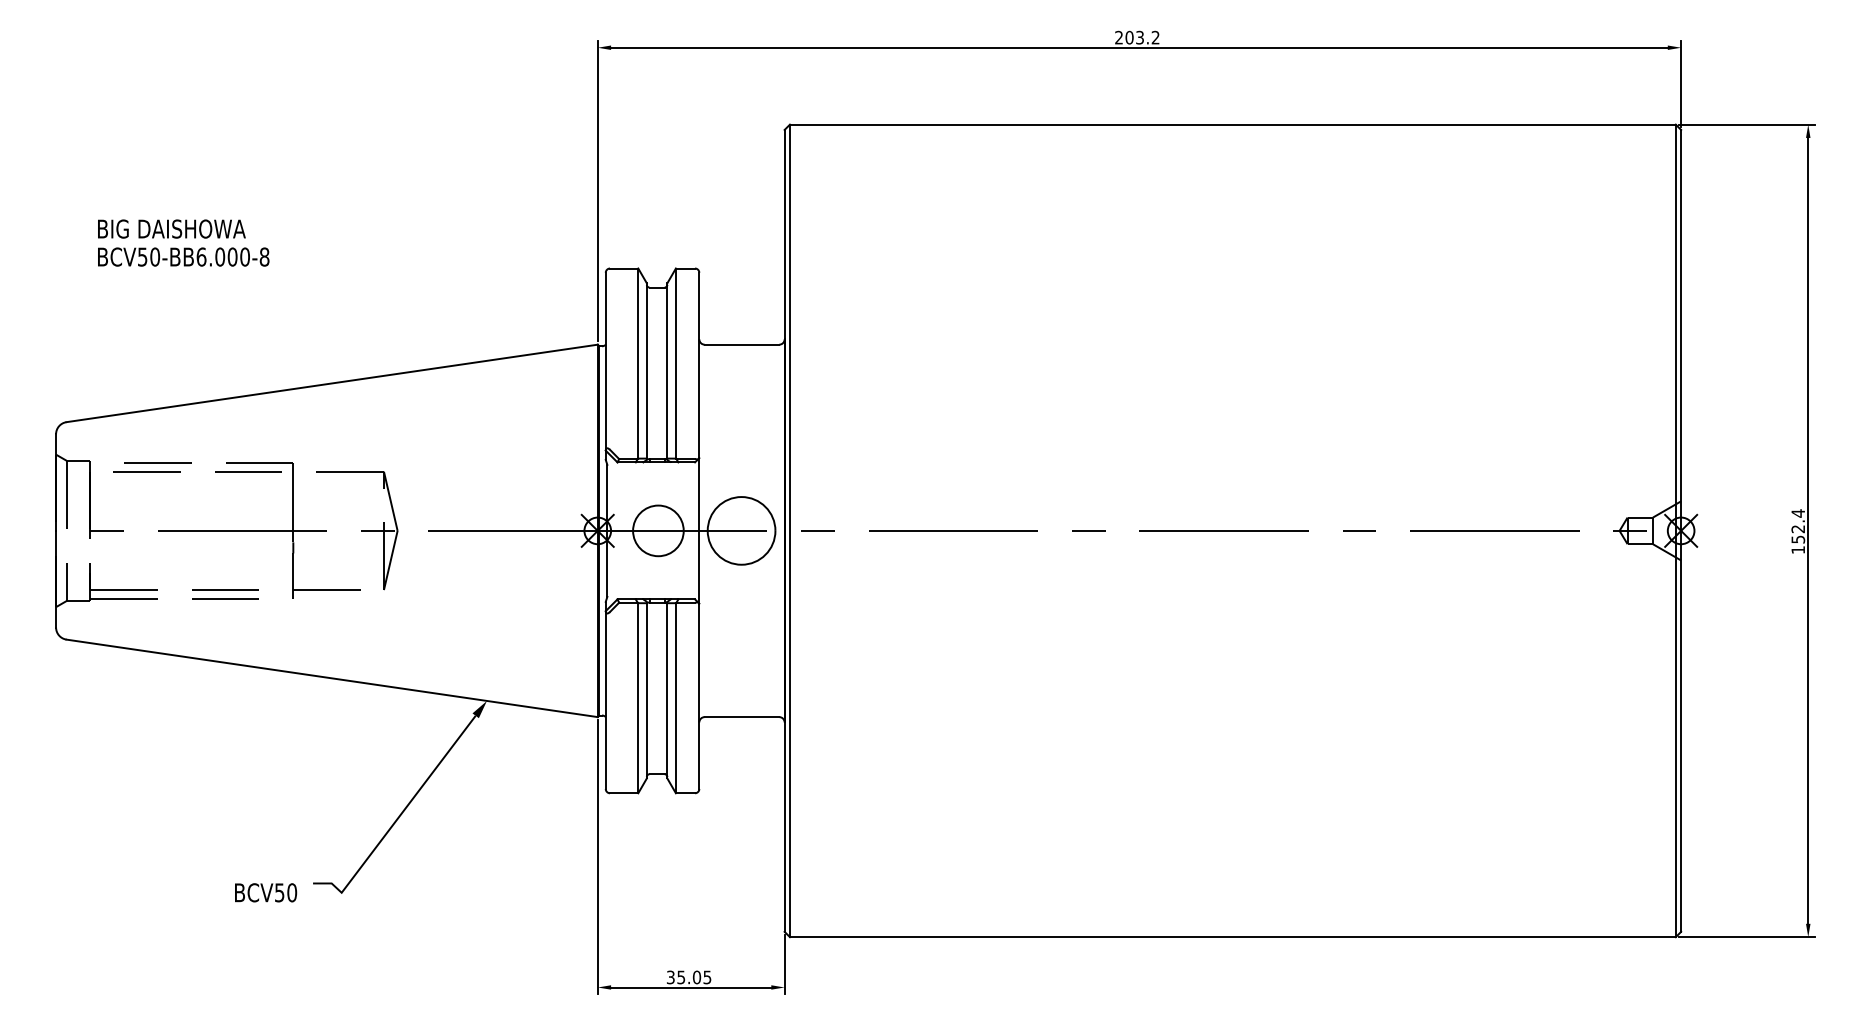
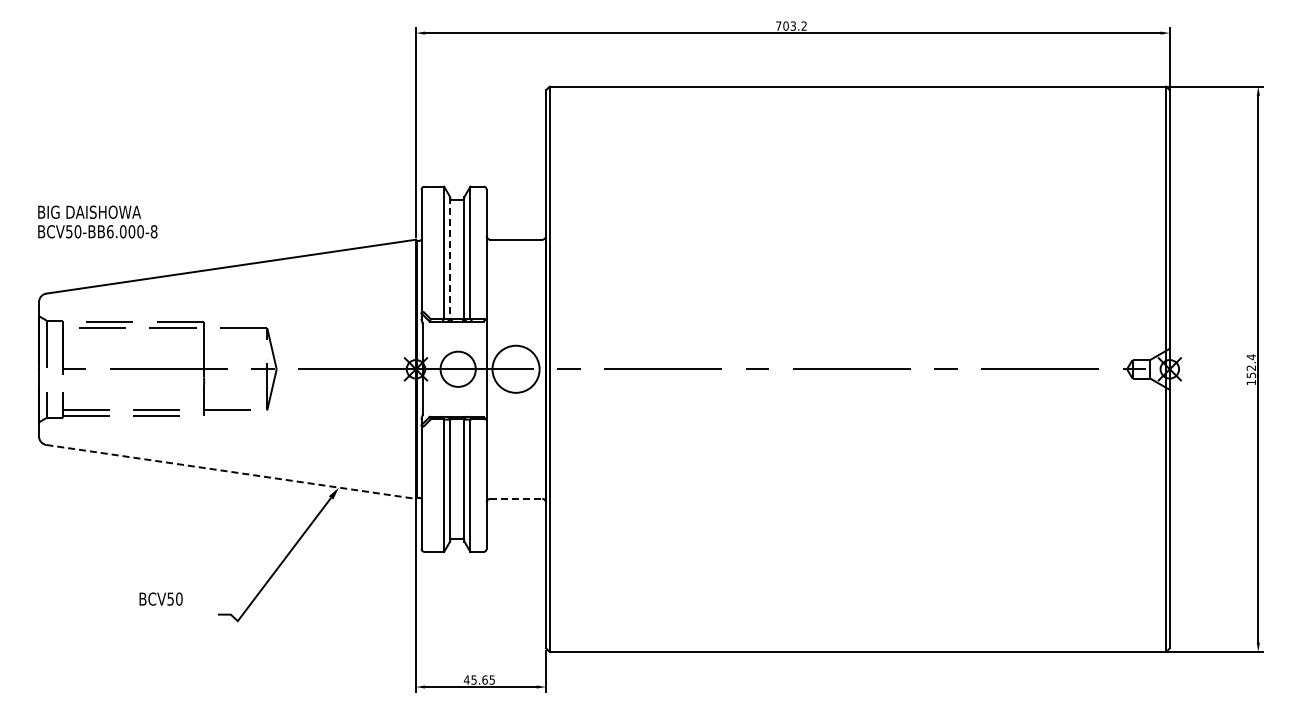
text: (1118, 36) -> (778, 25), 203.2 -> 703.2
text: (183, 242) -> (97, 221), moved
line: (647, 371) -> (450, 258), solid -> dashed
line: (332, 677) -> (231, 471), solid -> dashed
line: (742, 716) -> (516, 498), solid -> dashed
text: (265, 891) -> (160, 598), moved
text: (683, 976) -> (475, 679), 35.05 -> 45.65

